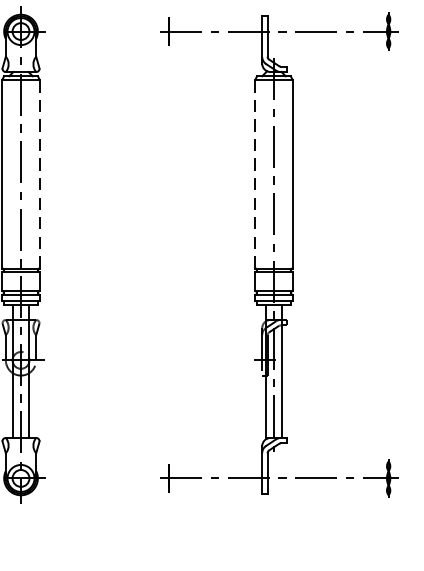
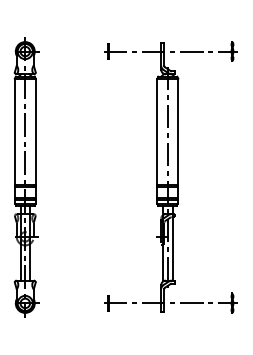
line: (39, 173) -> (35, 131), dashed -> solid
line: (255, 173) -> (157, 131), dashed -> solid

